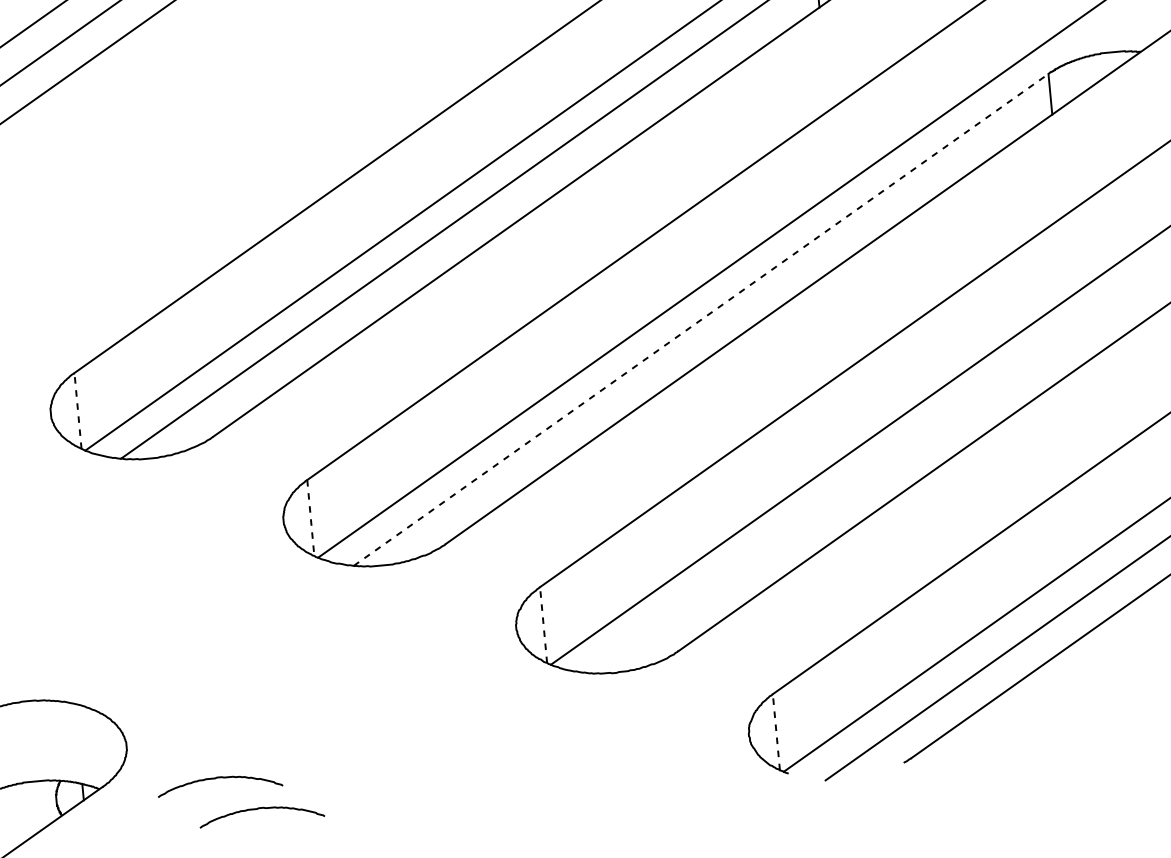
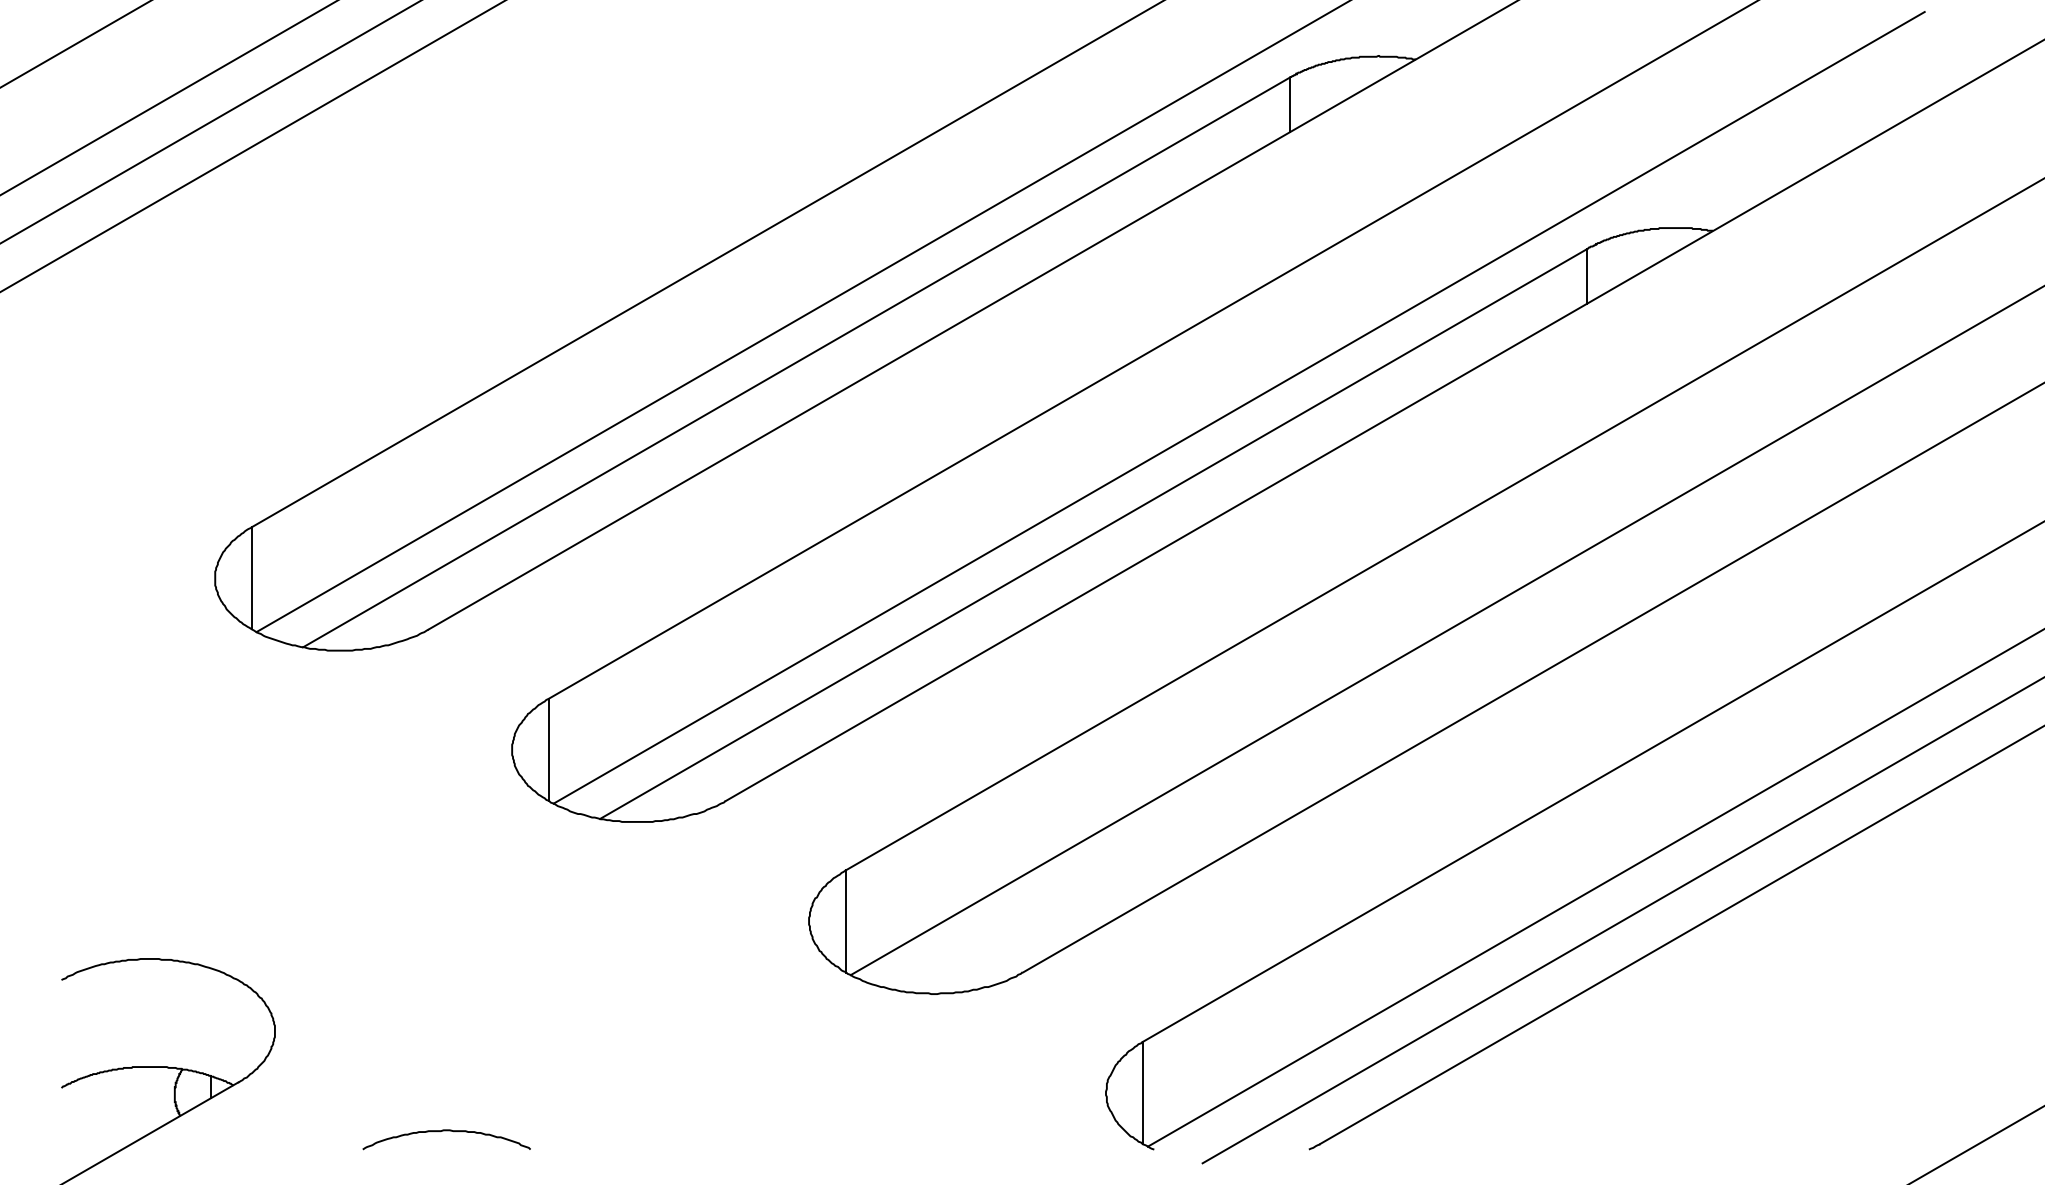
line: (701, 320) -> (1093, 534), dashed -> solid
line: (77, 410) -> (251, 577), dashed -> solid
line: (310, 518) -> (548, 750), dashed -> solid
line: (543, 624) -> (845, 920), dashed -> solid
line: (776, 731) -> (1142, 1092), dashed -> solid
curve: (219, 778) -> (394, 1085), removed

